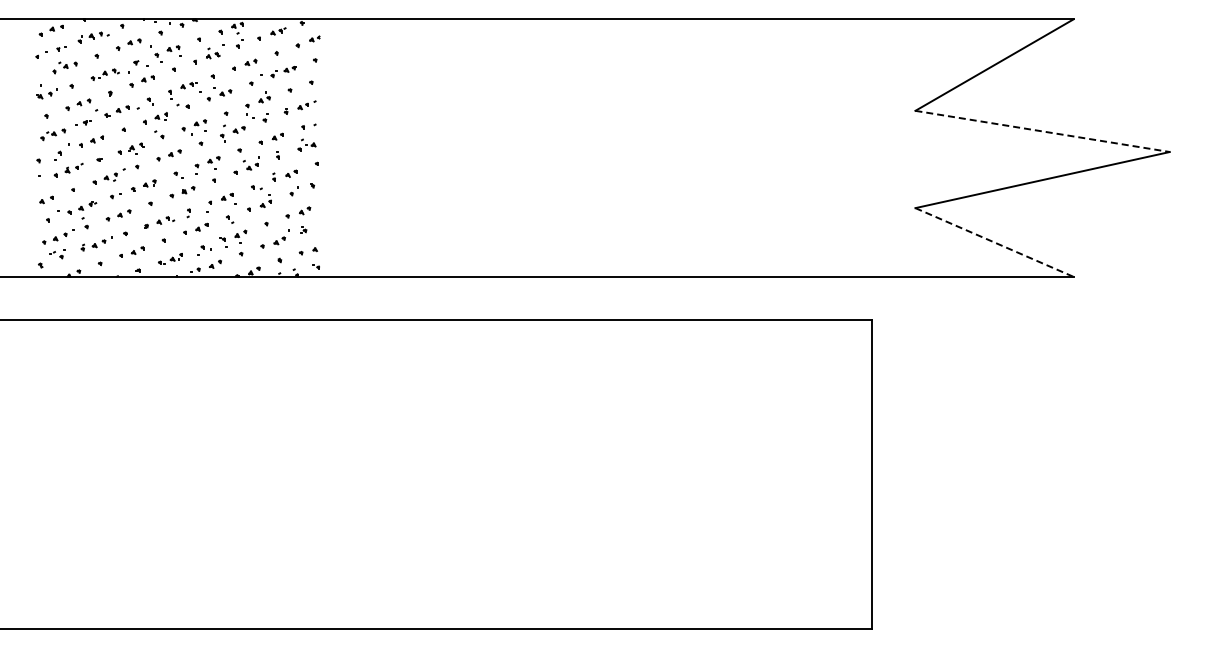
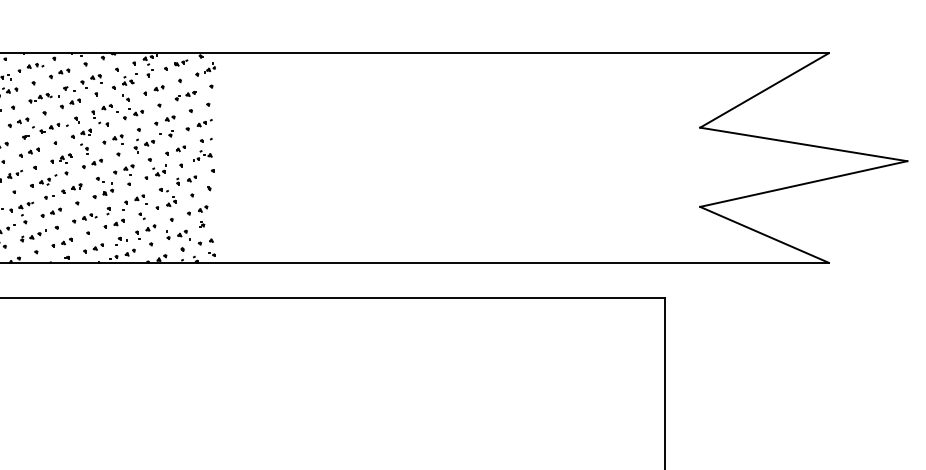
line: (1042, 131) -> (803, 144), dashed -> solid
line: (994, 242) -> (764, 234), dashed -> solid

